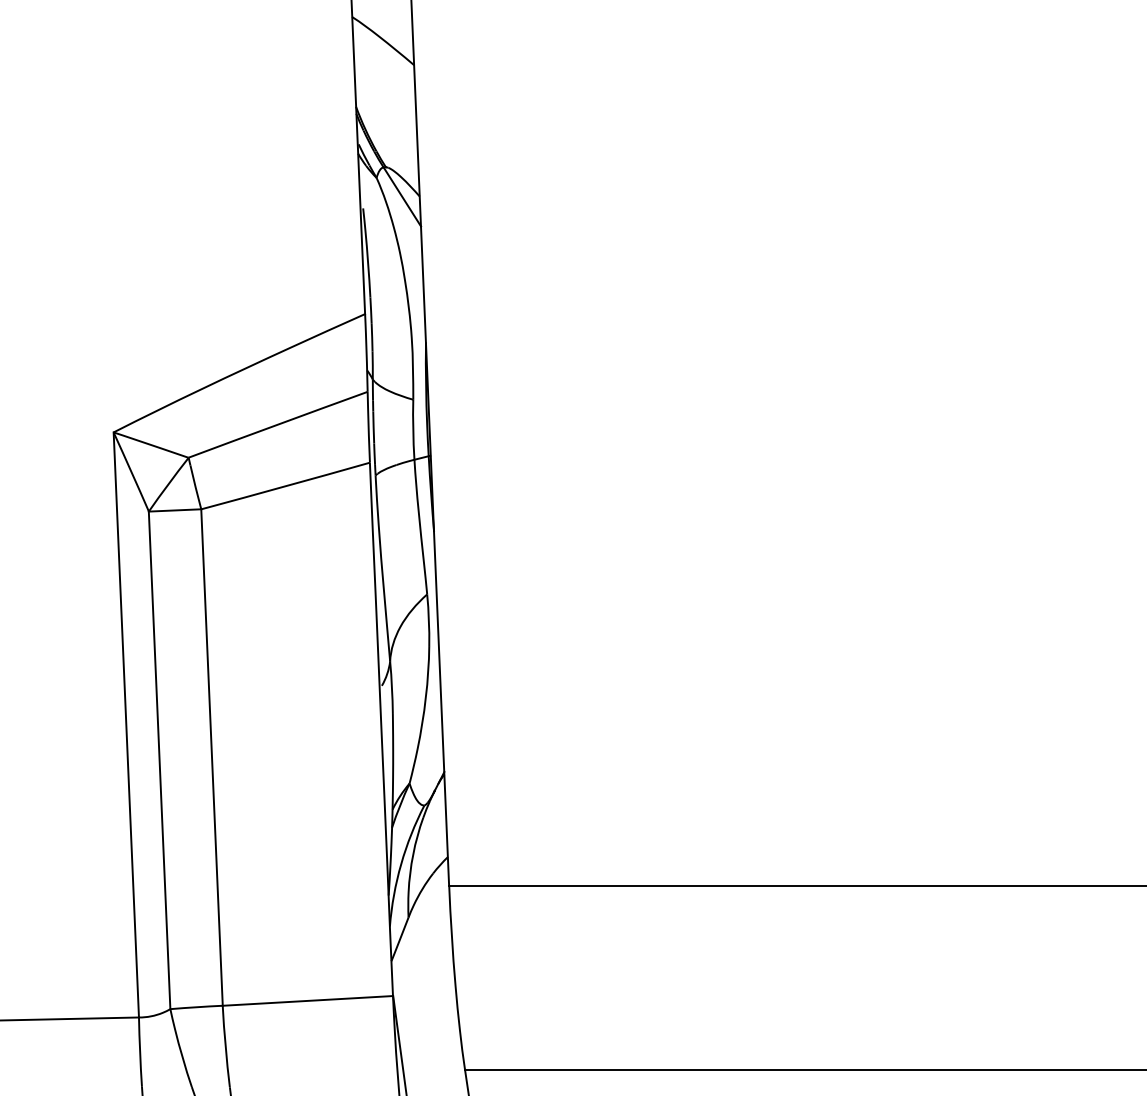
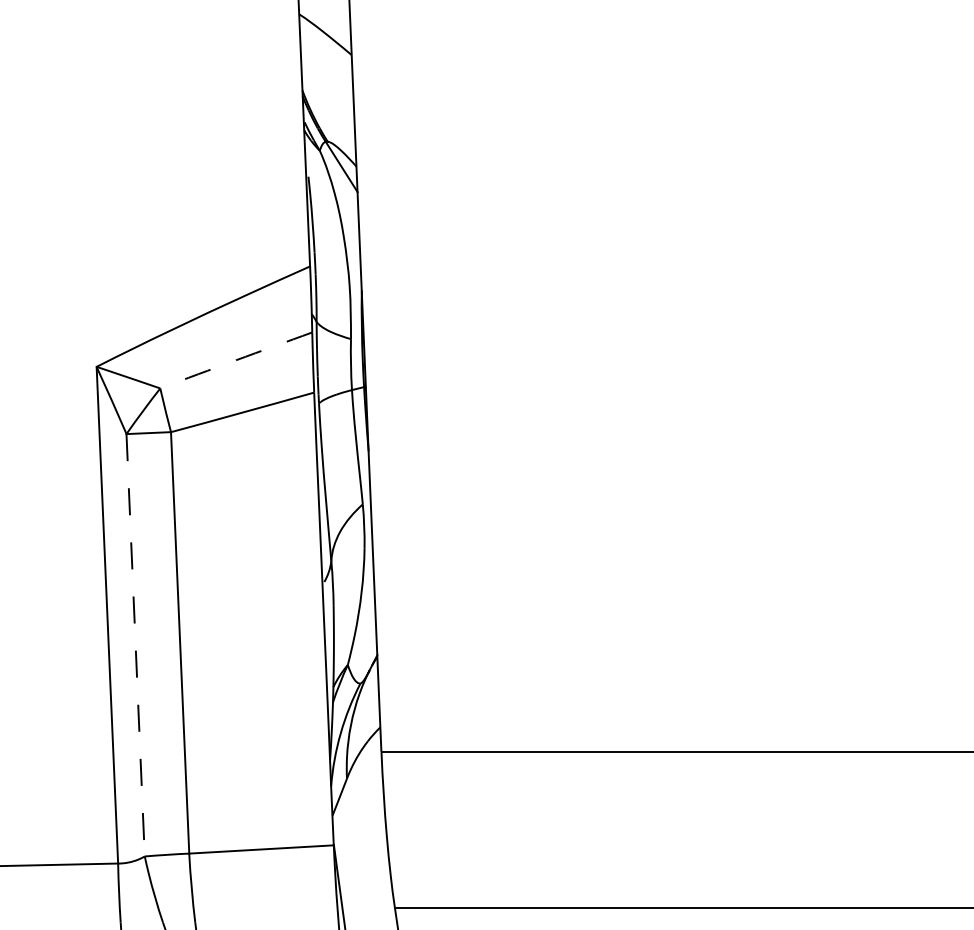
arc: (278, 424) -> (236, 360), solid -> dashed
line: (159, 760) -> (135, 645), solid -> dashed

